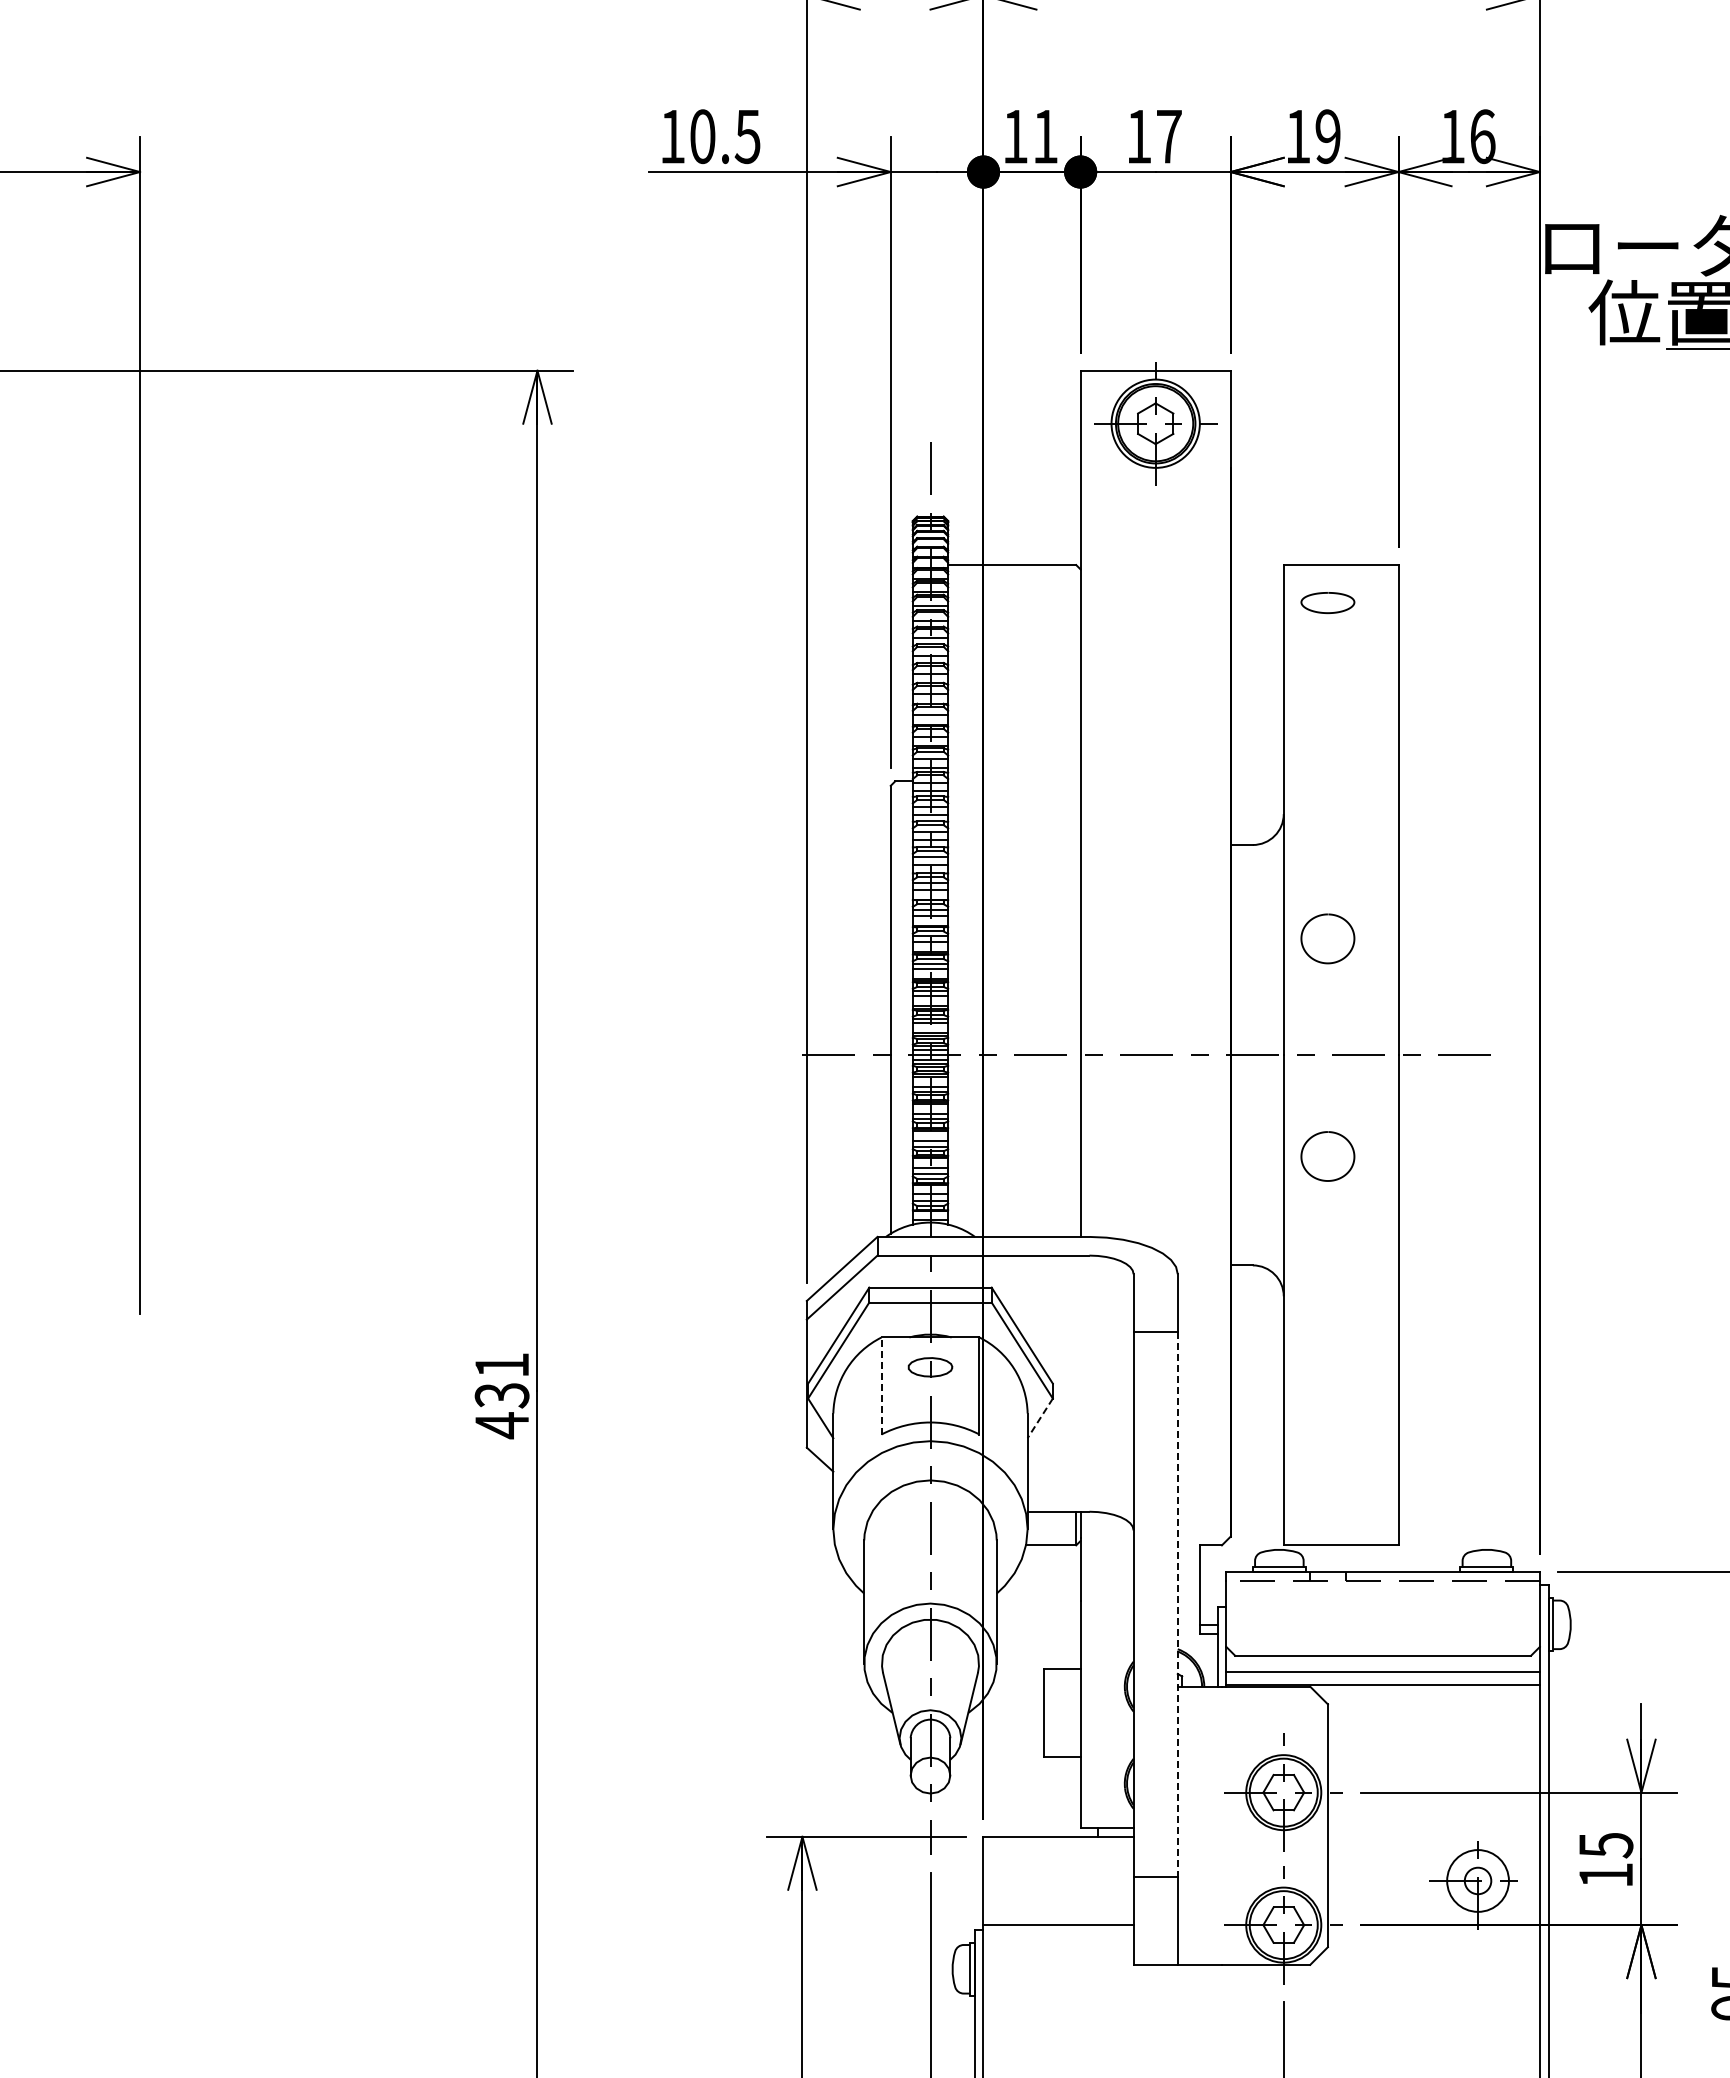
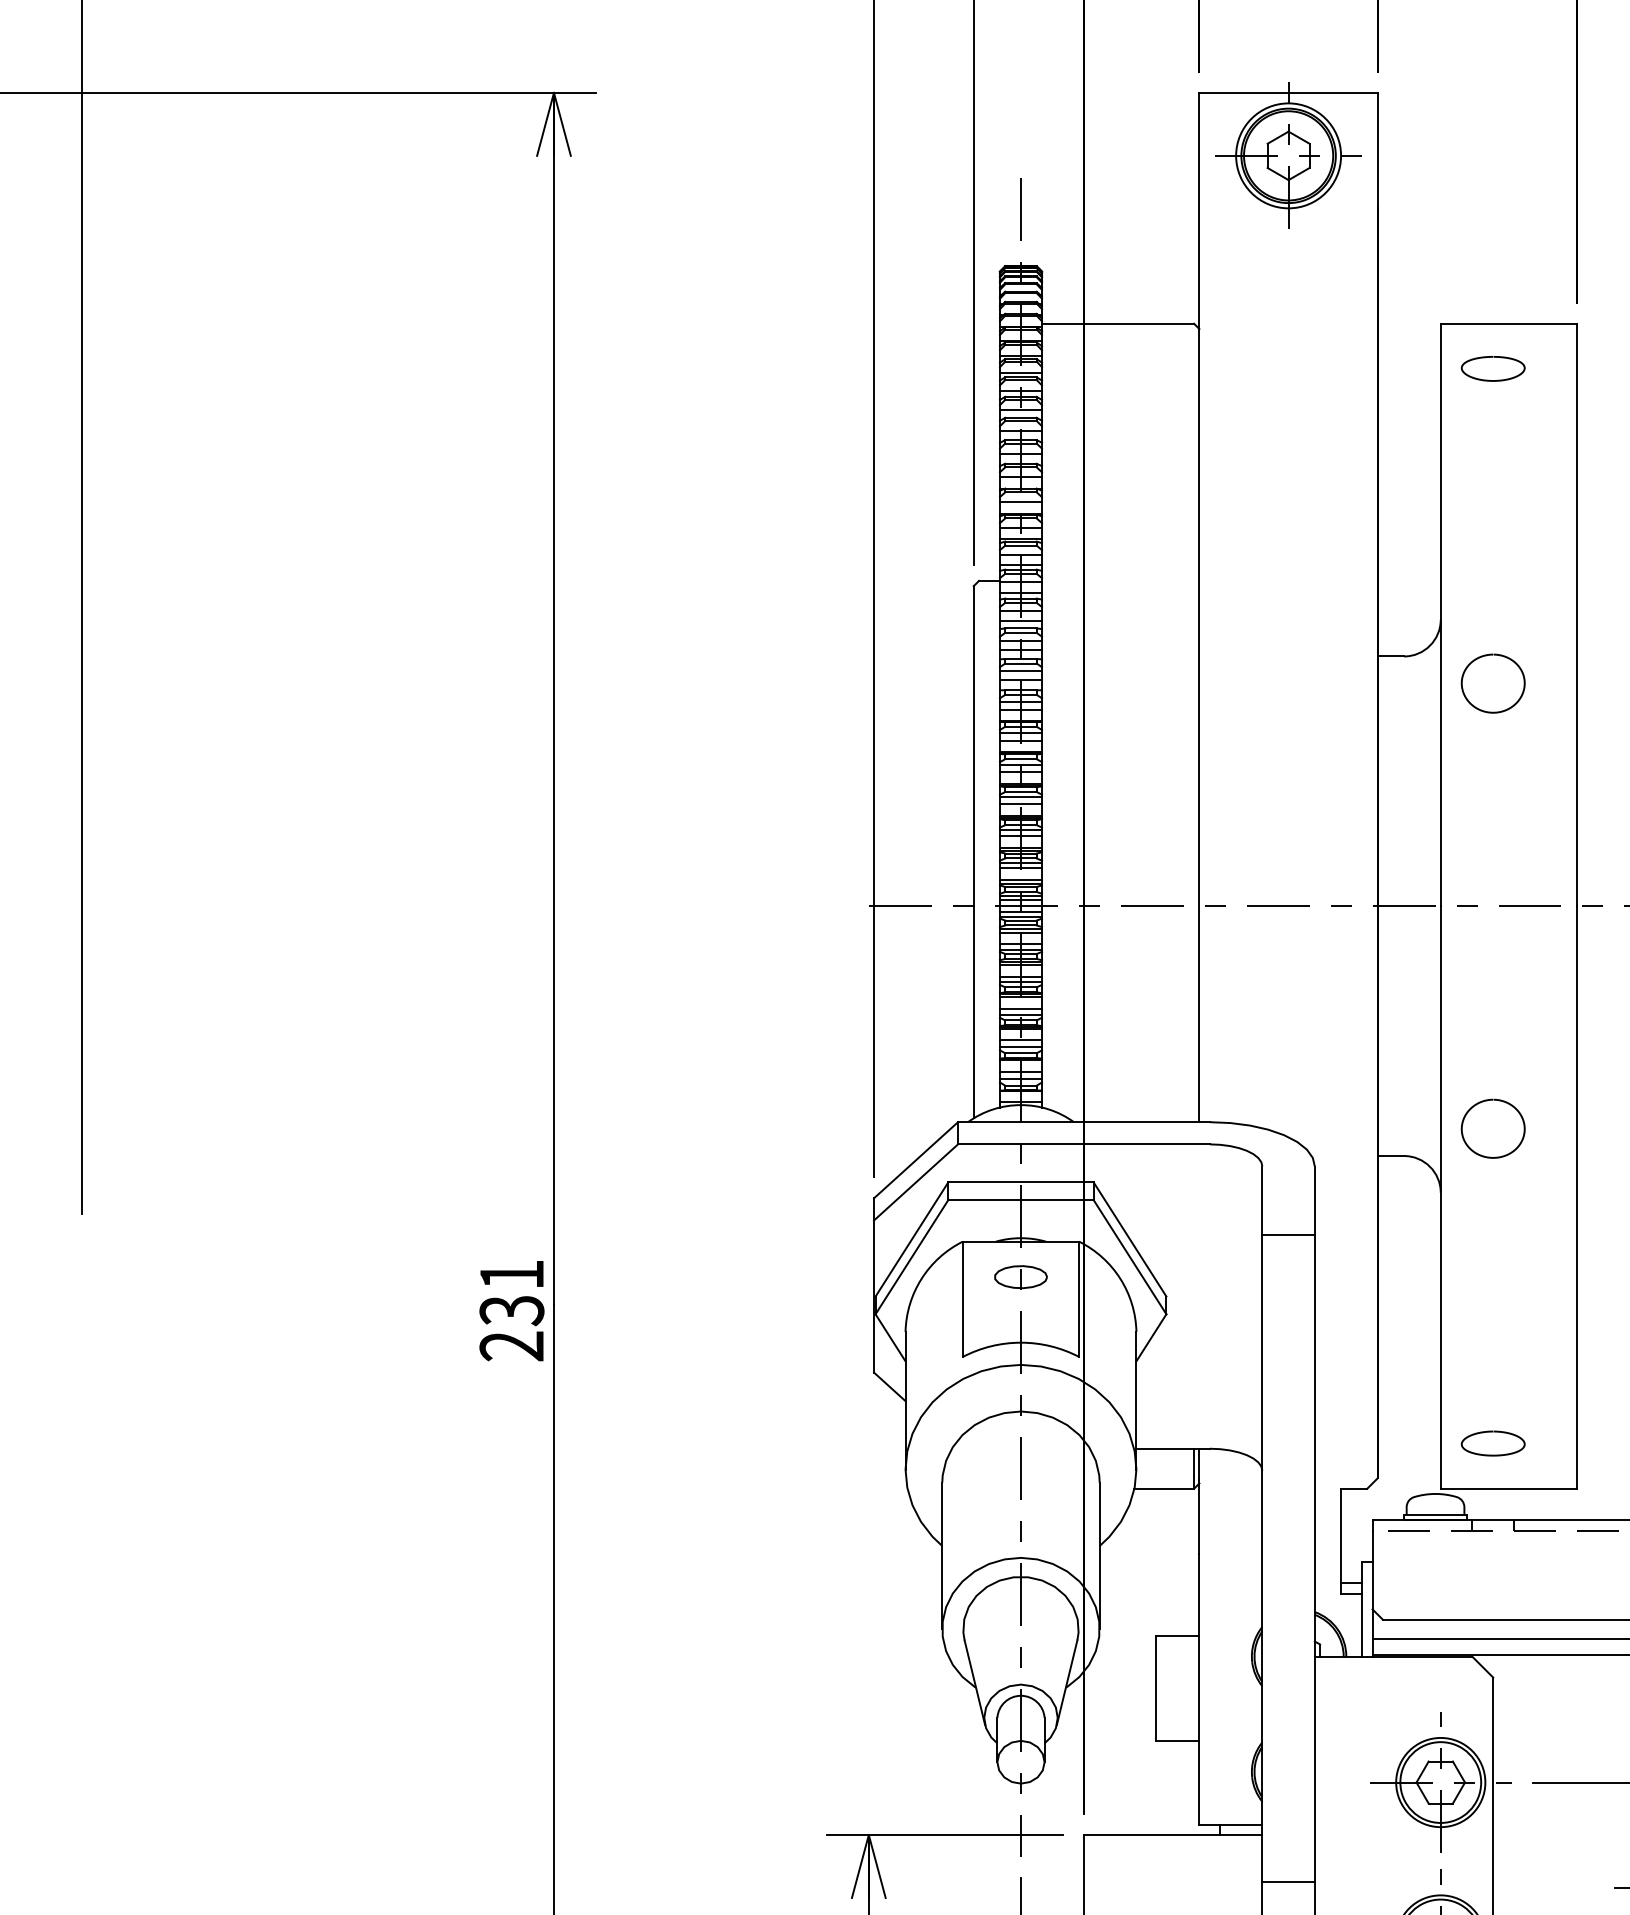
curve: (1321, 916) -> (1485, 657), moved
curve: (1324, 1133) -> (1489, 1101), moved
line: (881, 1386) -> (962, 1299), dashed -> solid
line: (1039, 1418) -> (1150, 1337), dashed -> solid
text: (501, 1425) -> (511, 1346), 431 -> 231
curve: (1327, 1498) -> (1492, 1433), added
line: (1177, 1604) -> (1314, 1558), dashed -> solid

